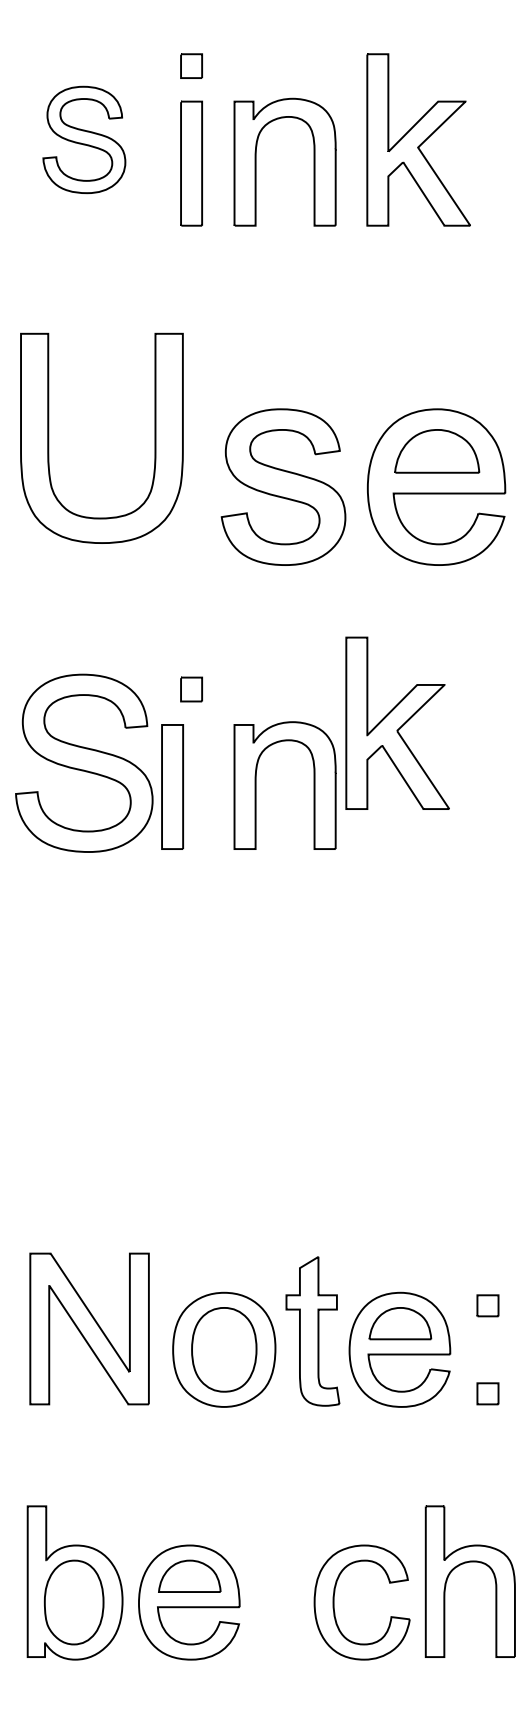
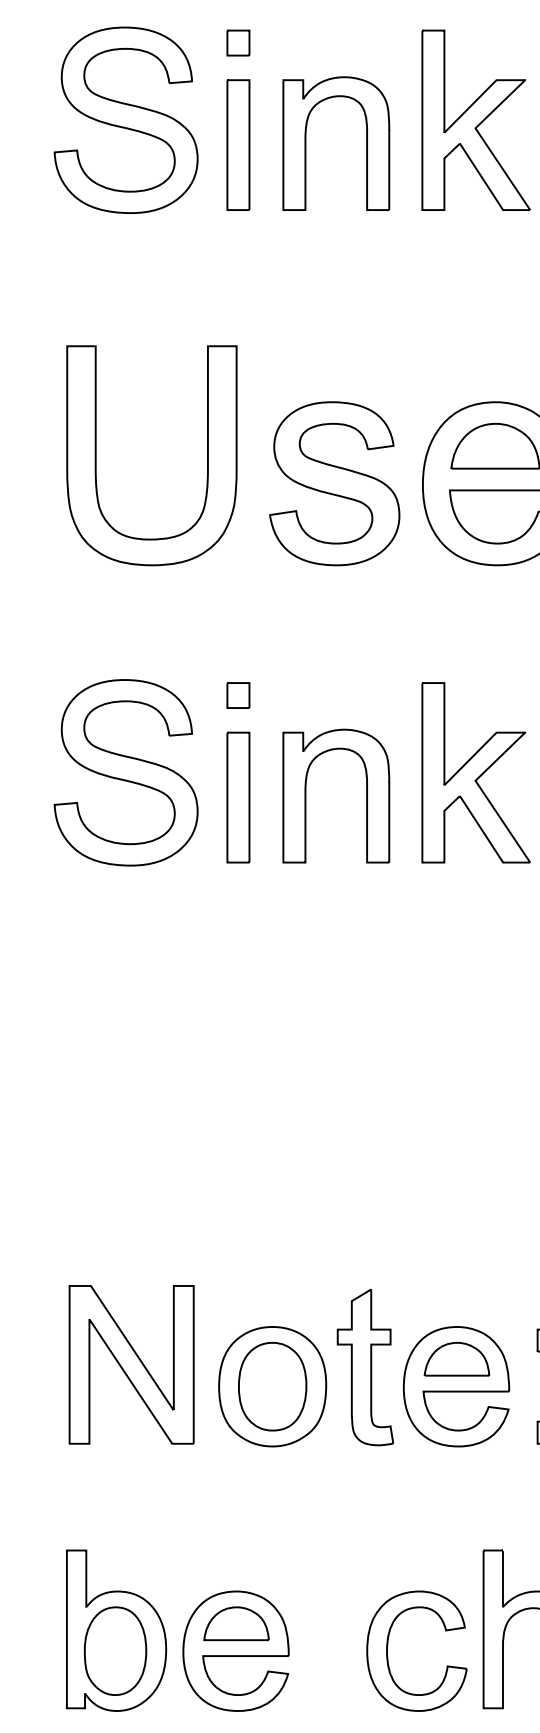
part: (84, 139) -> (126, 119), size x1.67
part: (49, 437) -> (97, 454), moved
part: (397, 722) -> (475, 771), moved
part: (172, 786) -> (238, 797), moved

